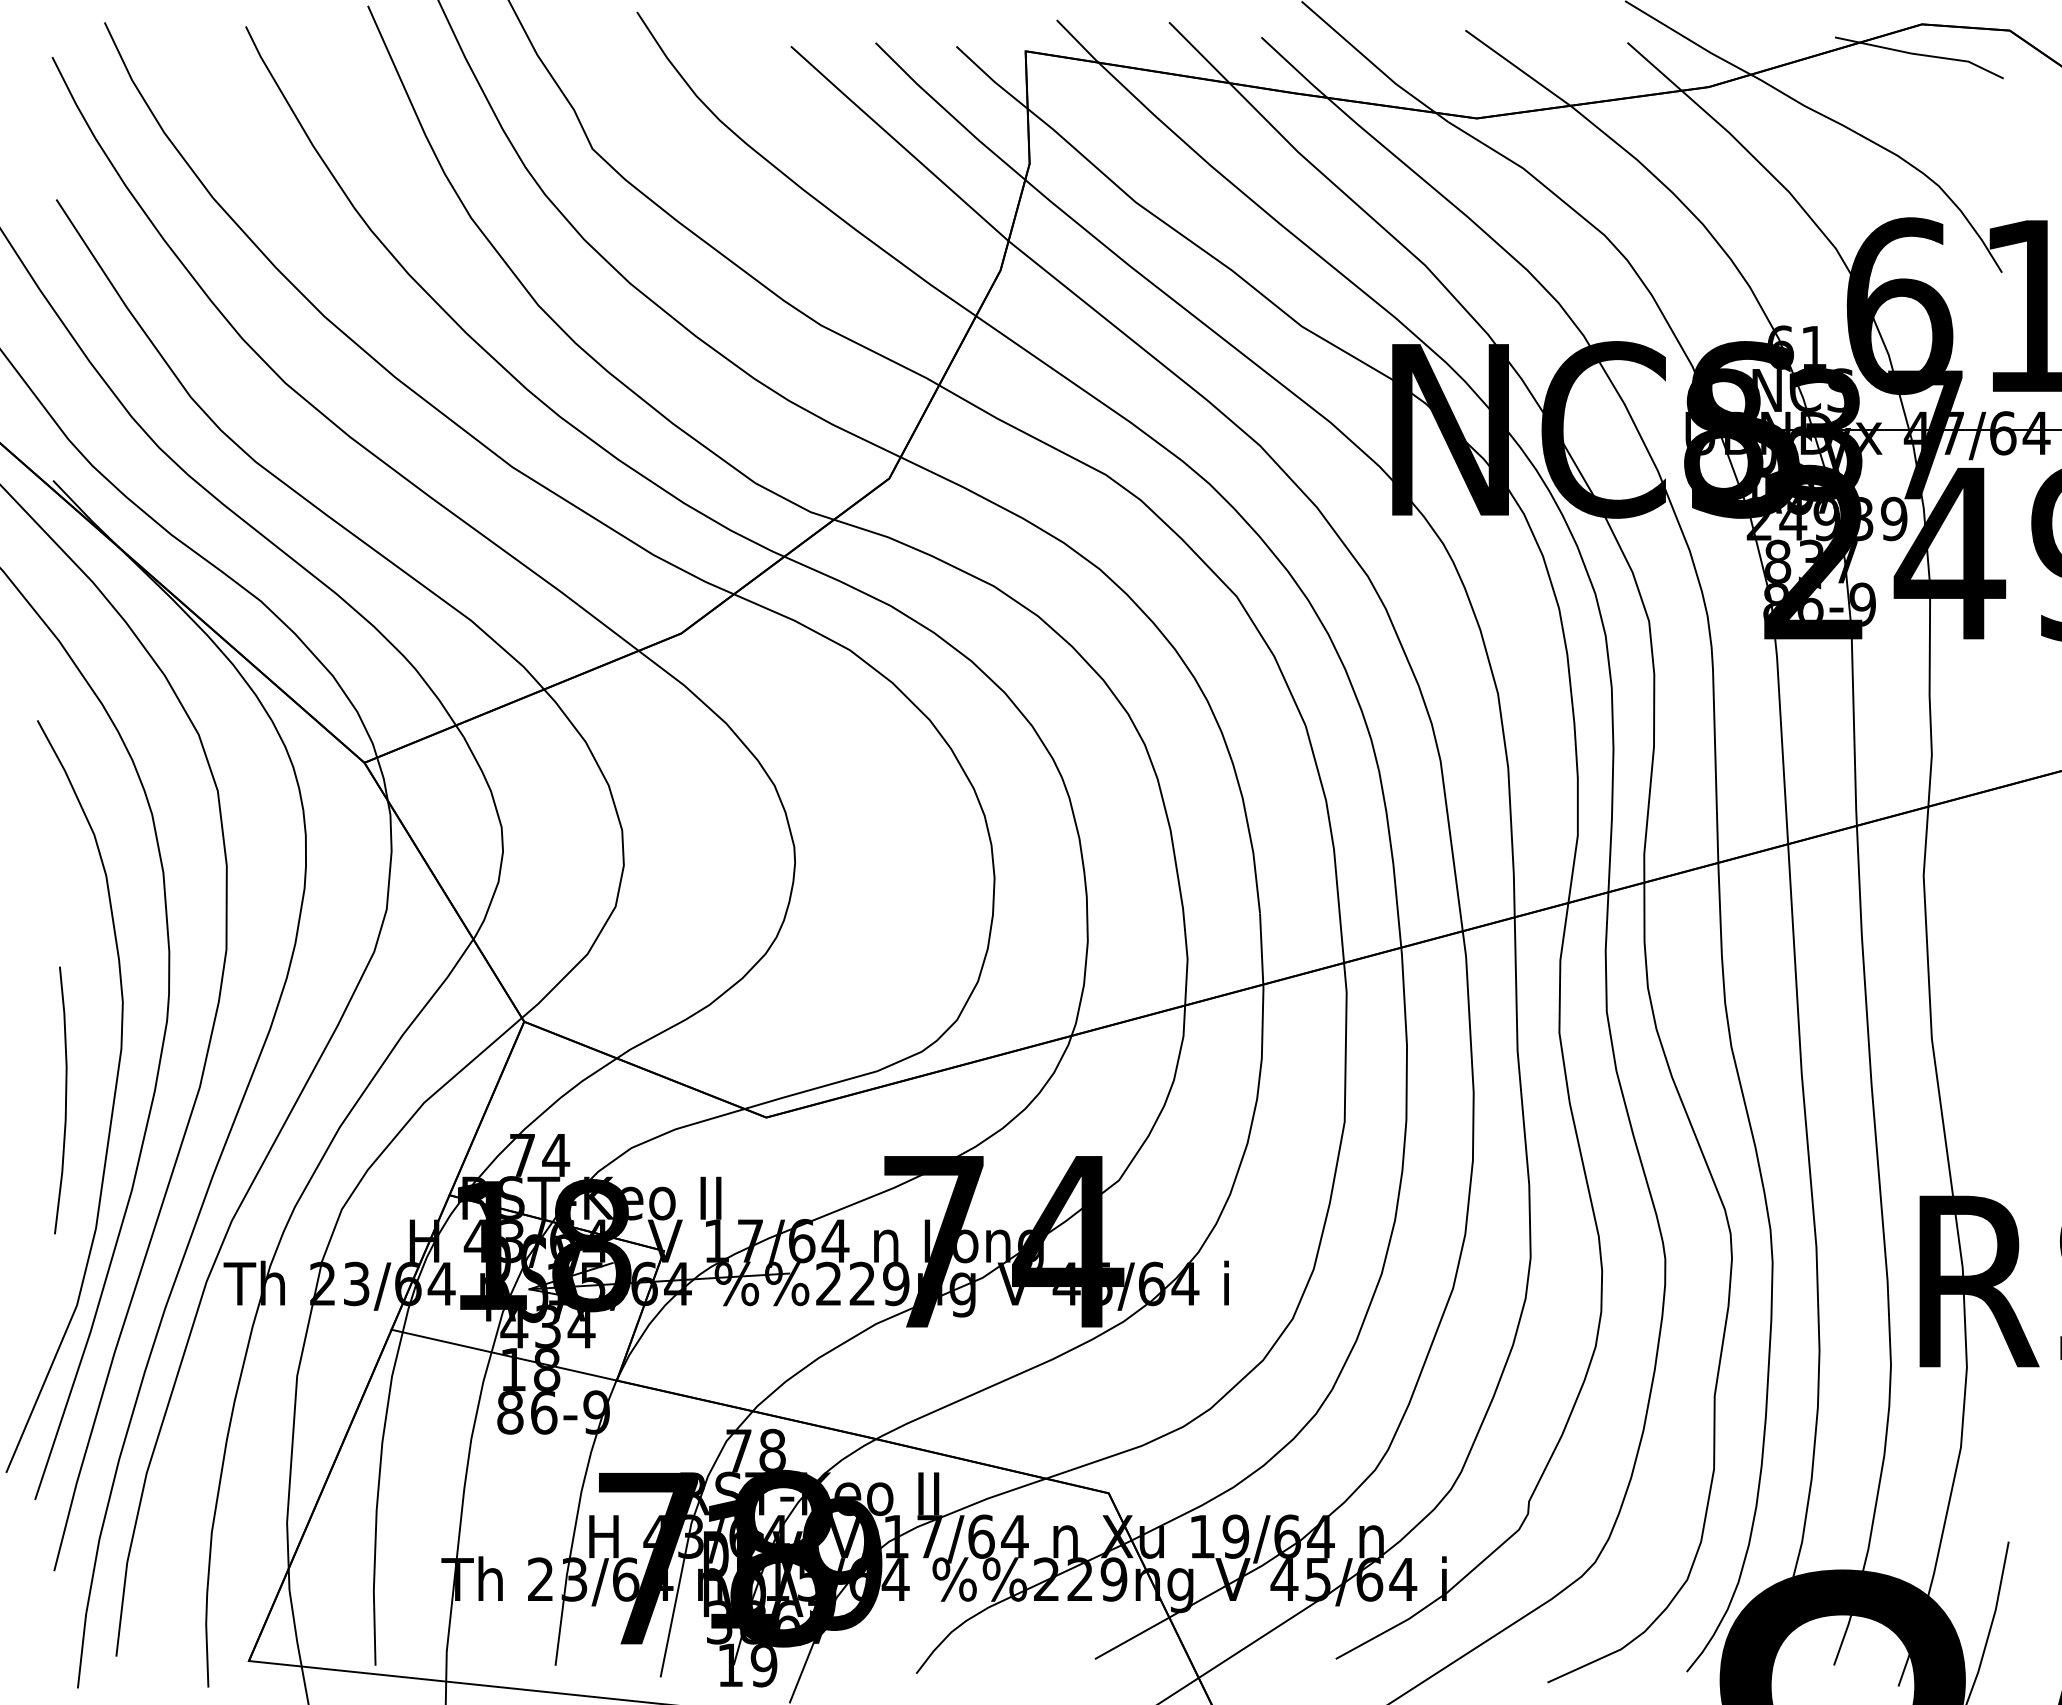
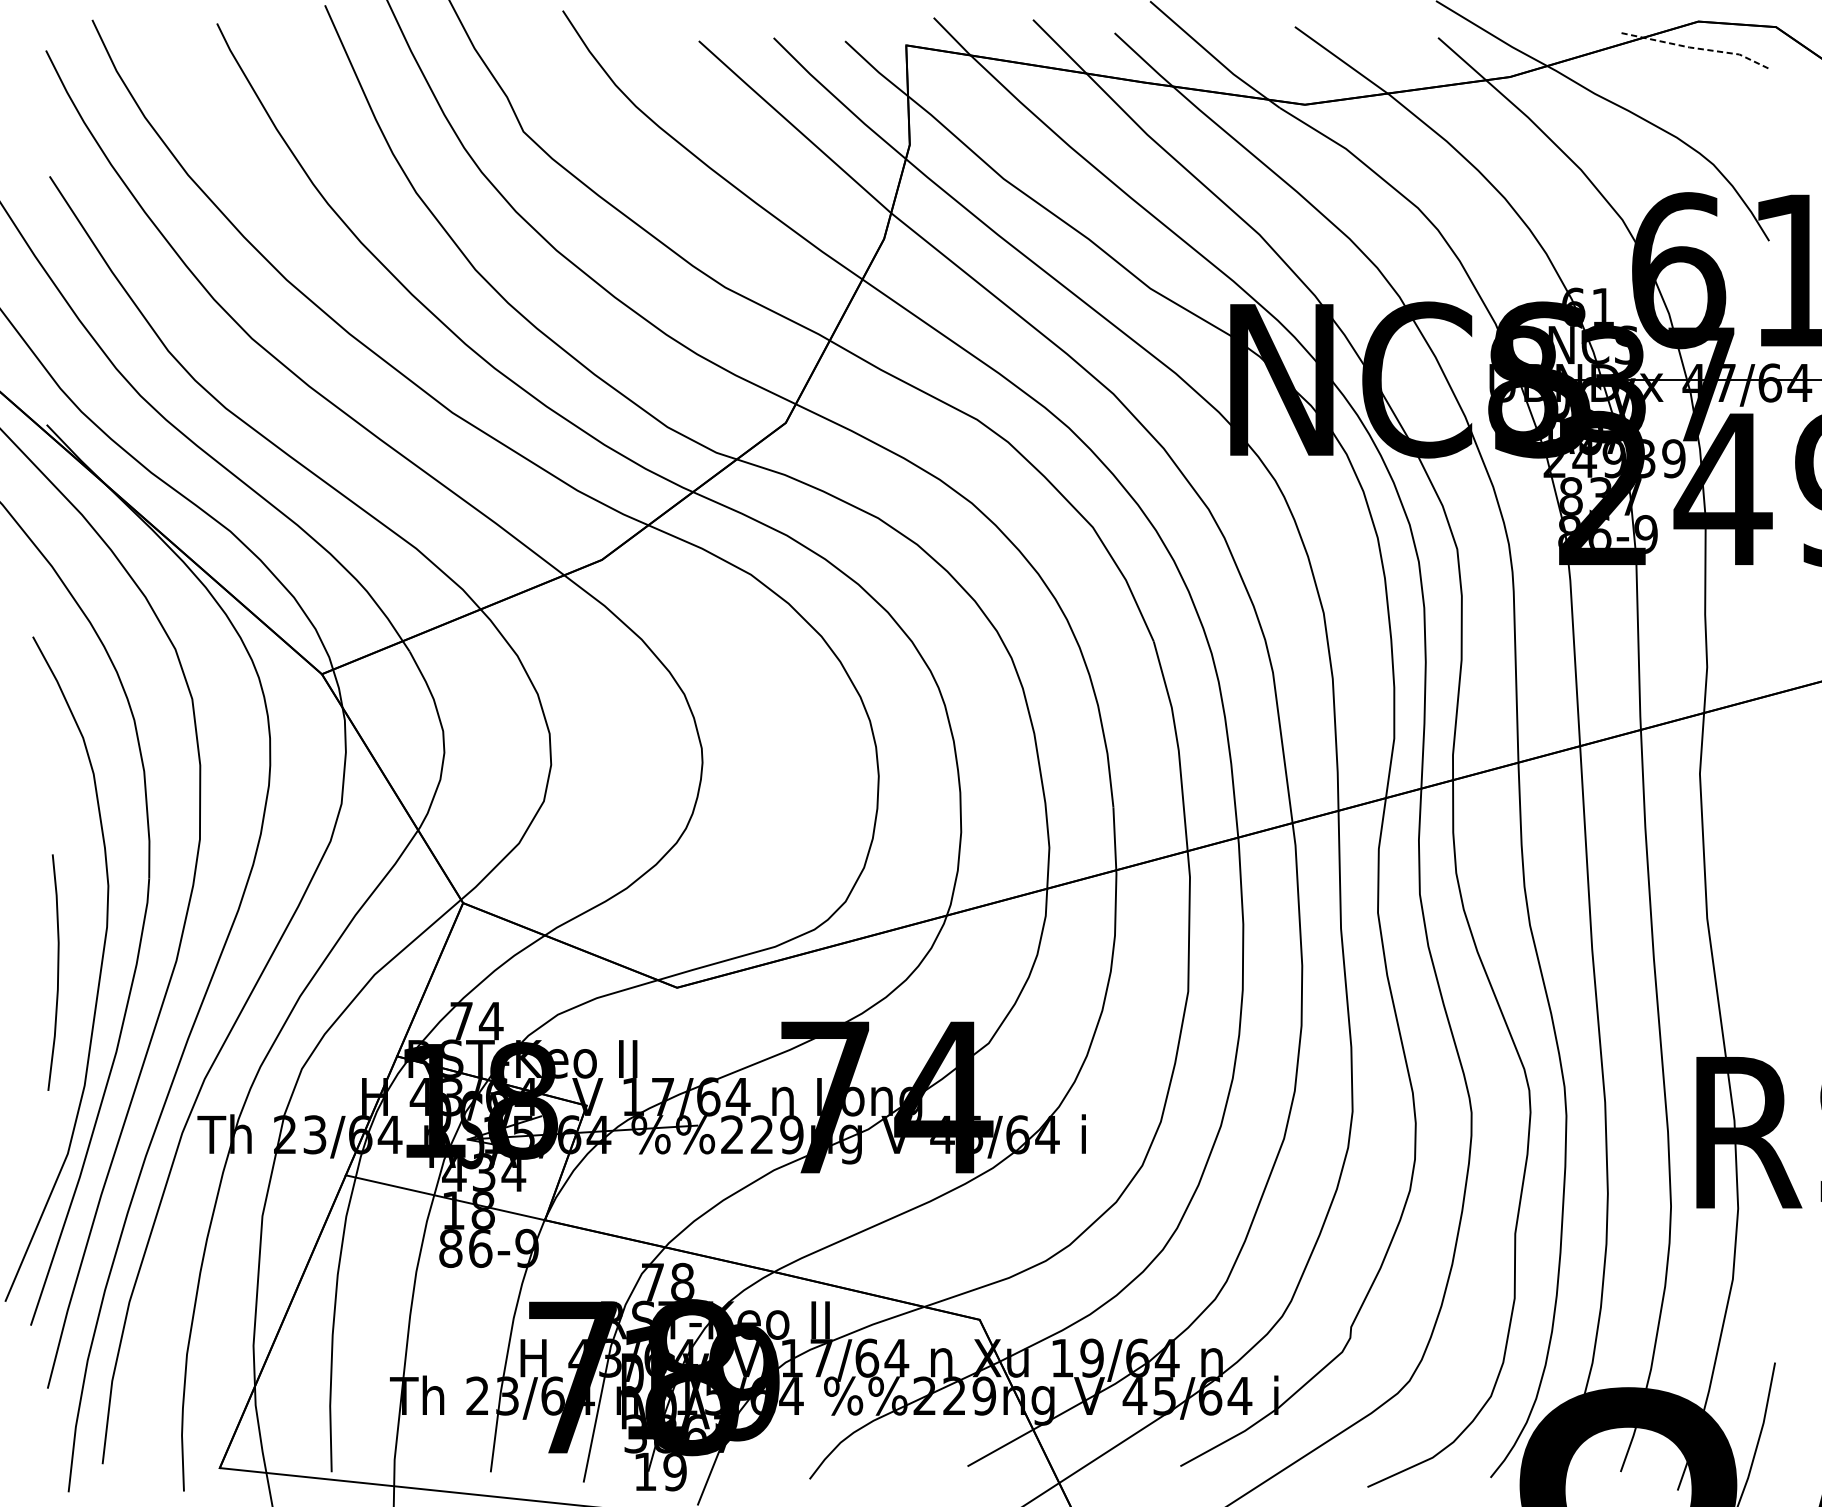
line: (1921, 54) -> (1698, 48), solid -> dashed

